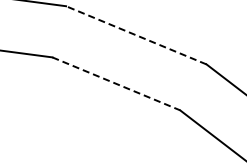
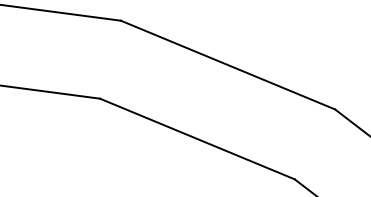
line: (135, 35) -> (226, 65), dashed -> solid
line: (116, 84) -> (197, 140), dashed -> solid

